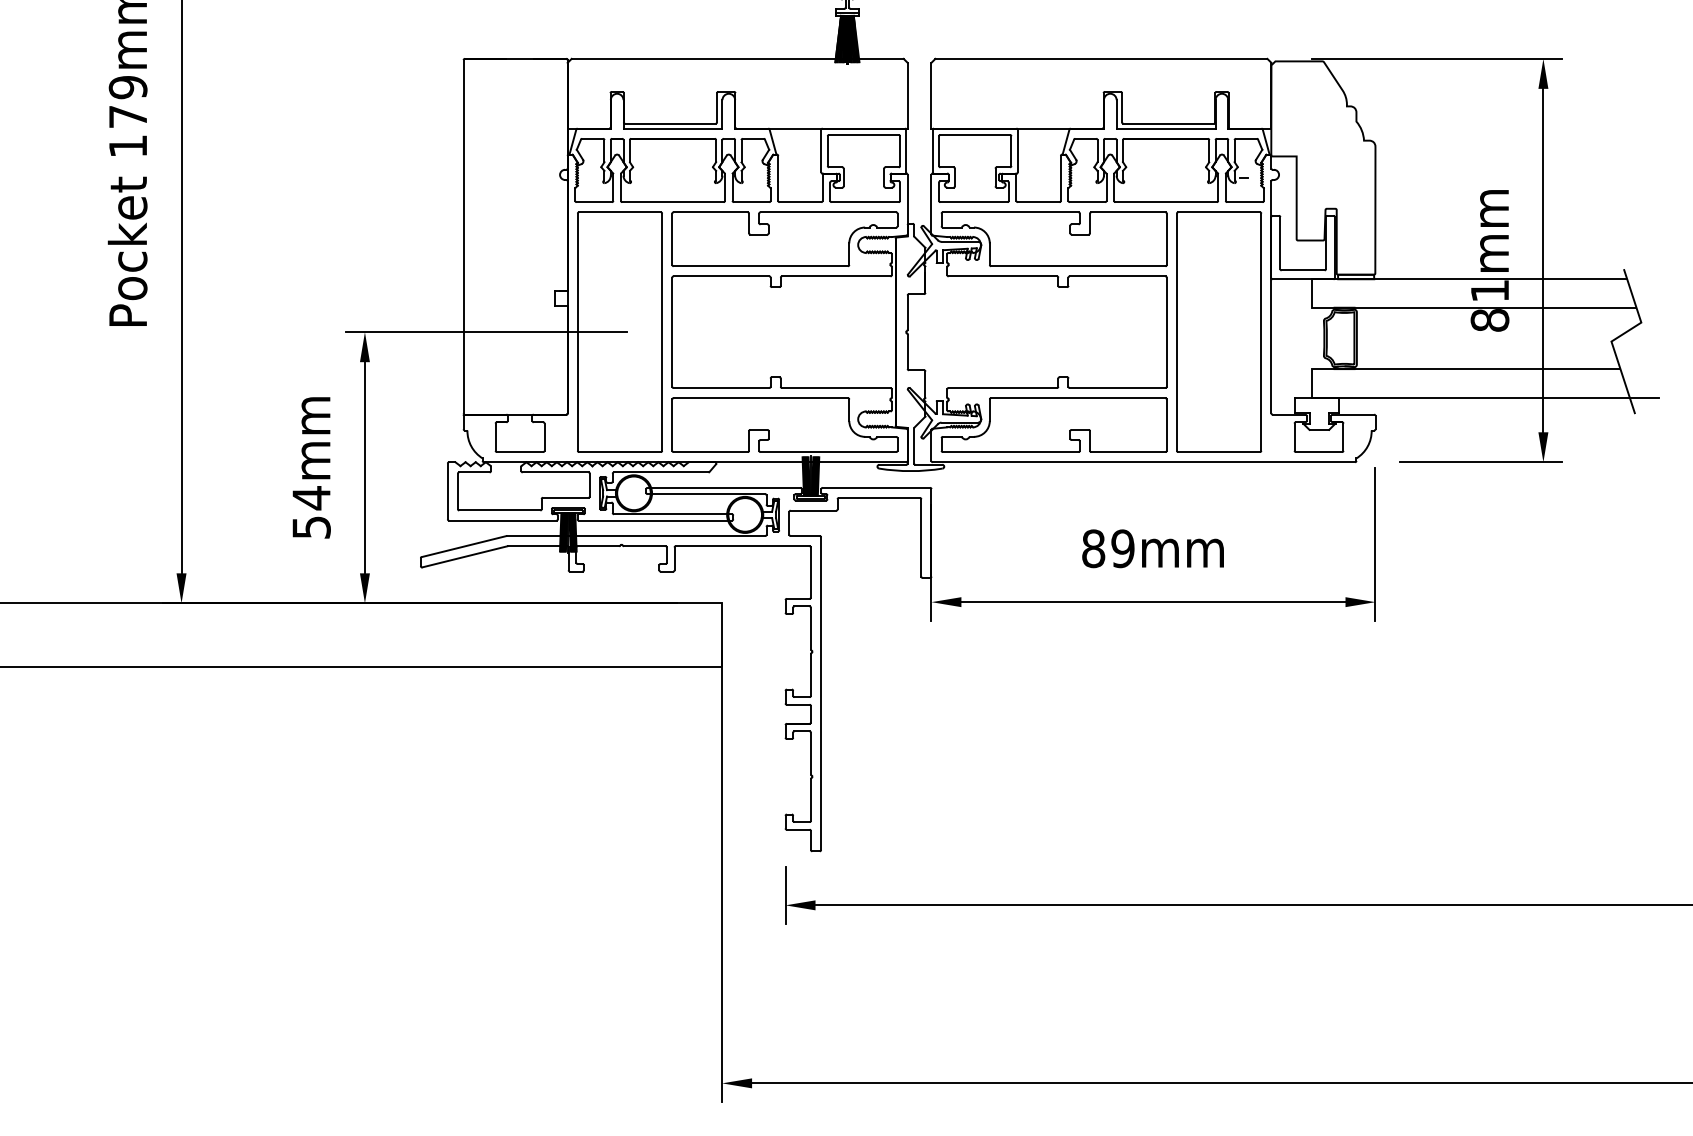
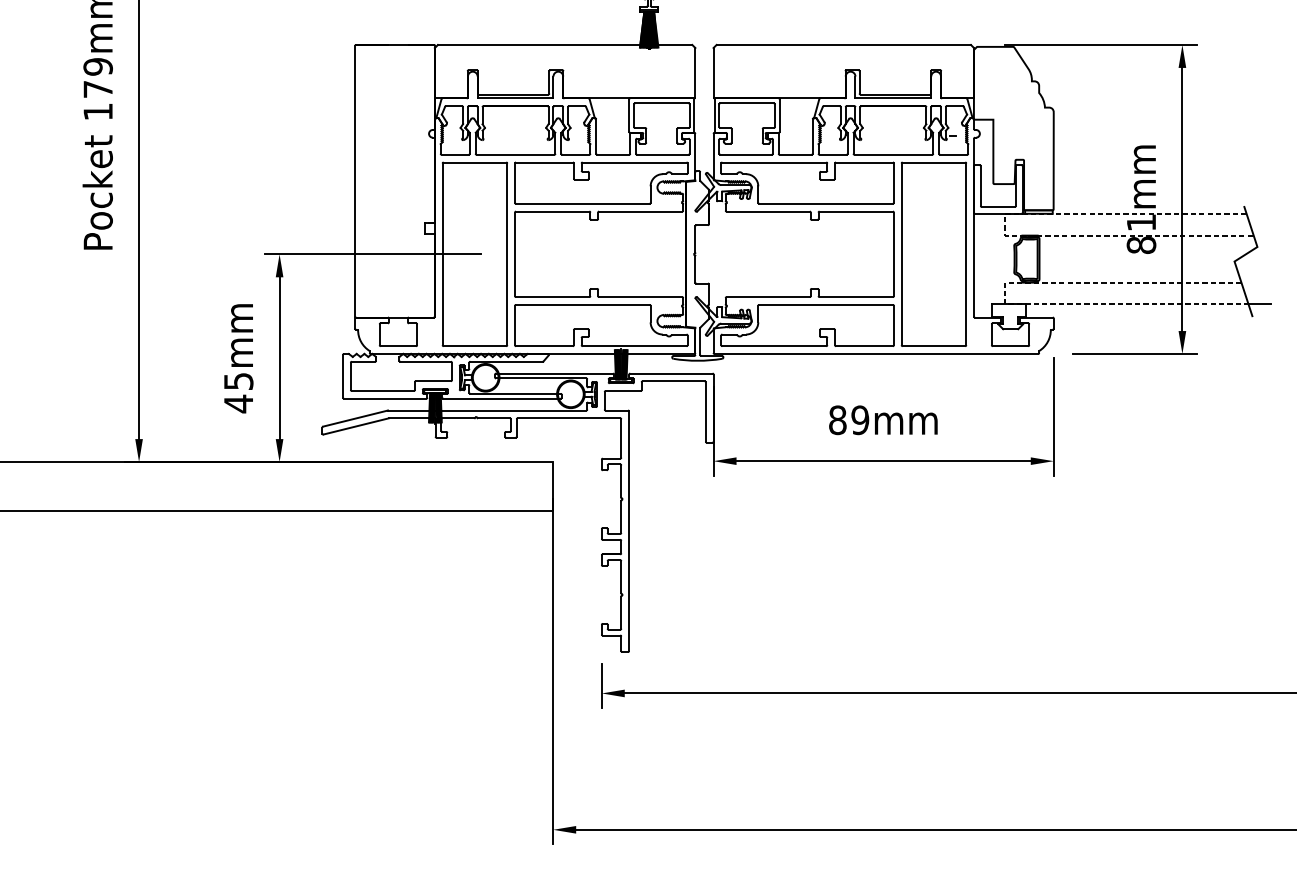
line: (1312, 297) -> (1005, 227), solid -> dashed
line: (1312, 387) -> (1005, 296), solid -> dashed
text: (311, 512) -> (238, 392), 54mm -> 45mm

